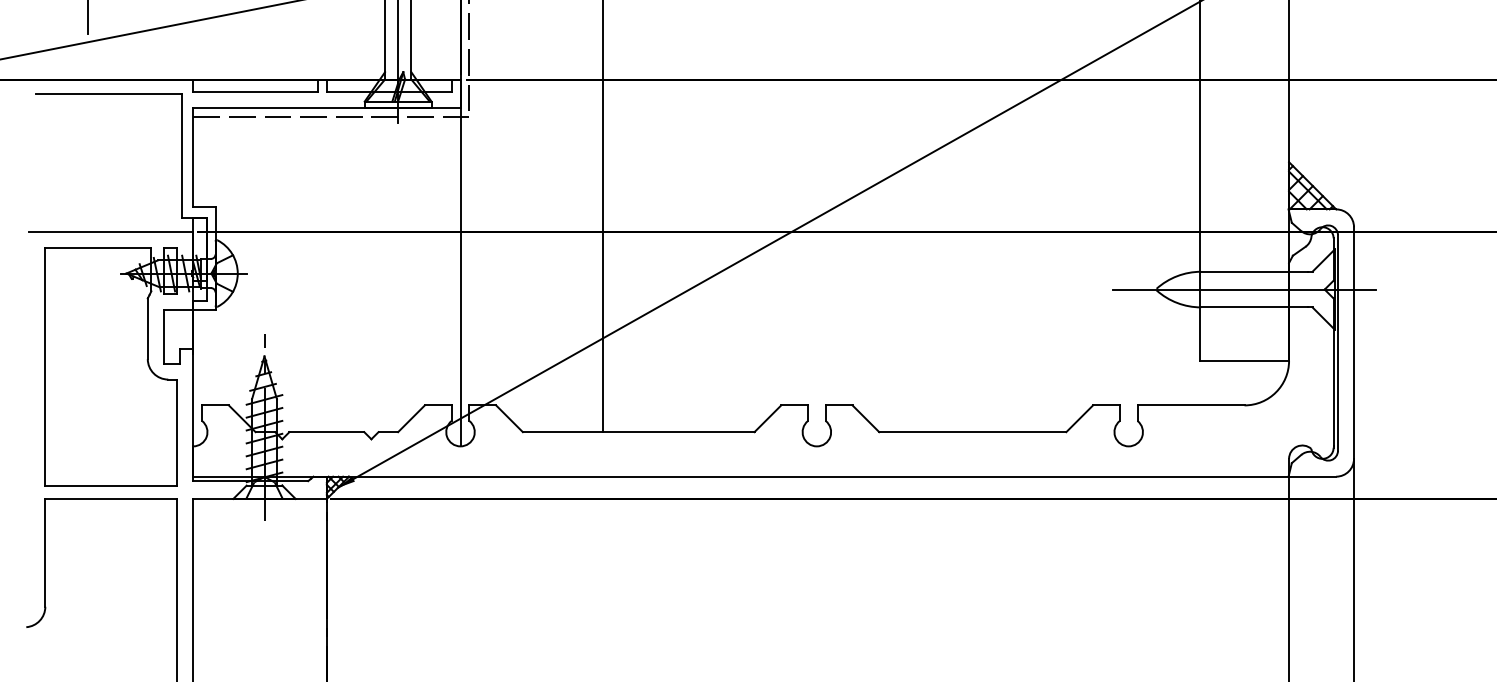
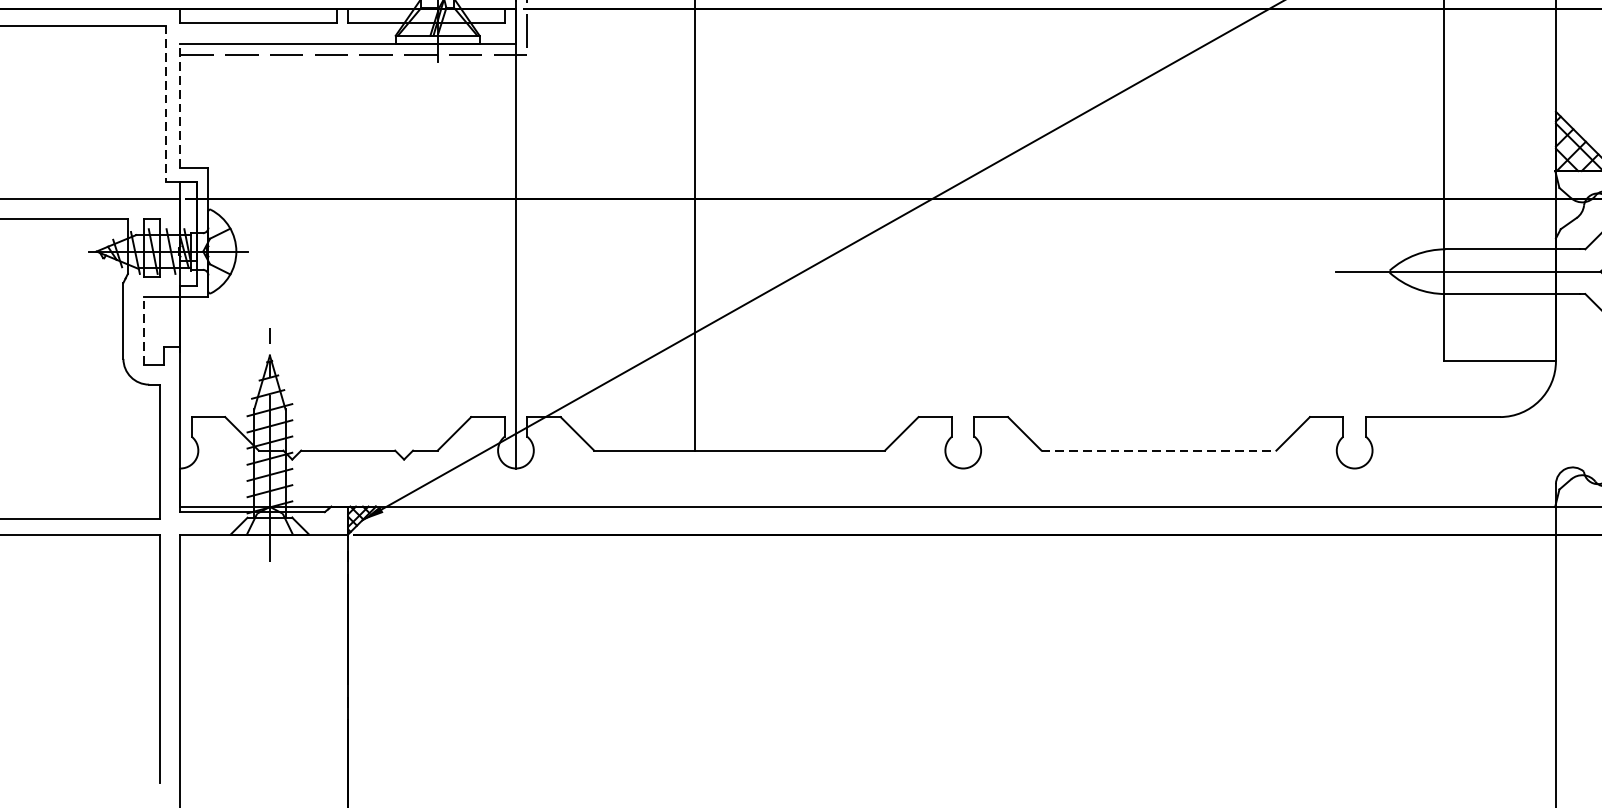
line: (181, 156) -> (165, 104), solid -> dashed
line: (193, 156) -> (180, 104), solid -> dashed
line: (163, 336) -> (143, 330), solid -> dashed
line: (972, 432) -> (1158, 451), solid -> dashed

